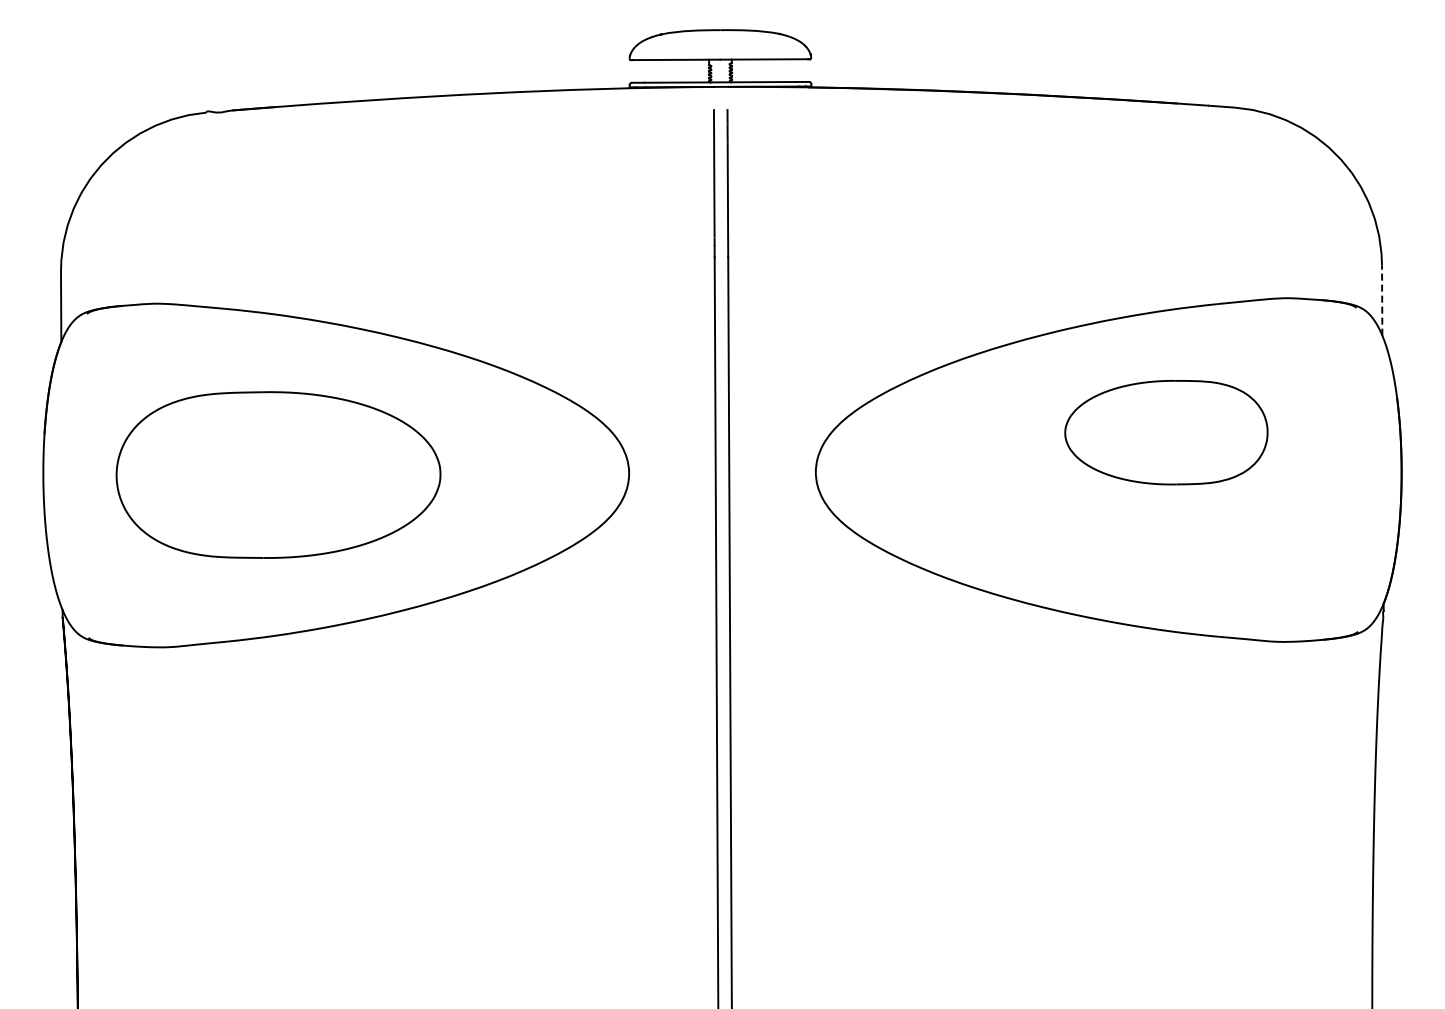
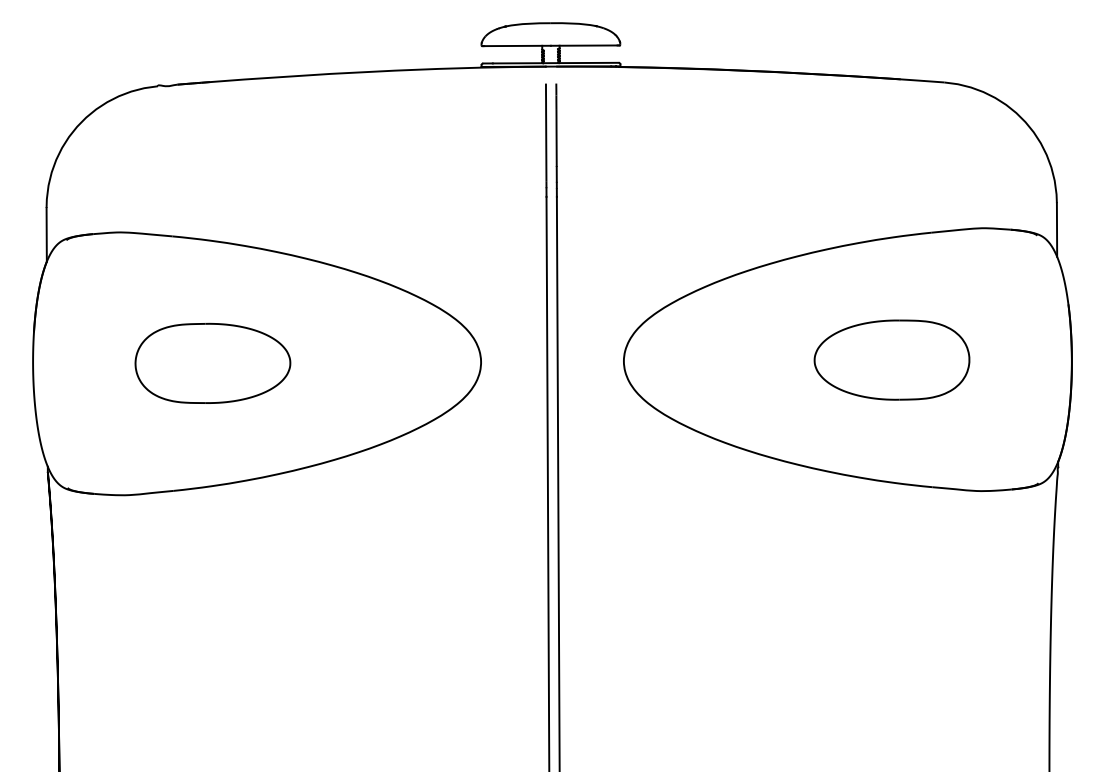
line: (1382, 300) -> (1057, 229), dashed -> solid
part: (1166, 432) -> (892, 359), moved
part: (278, 474) -> (212, 363), size x0.62

